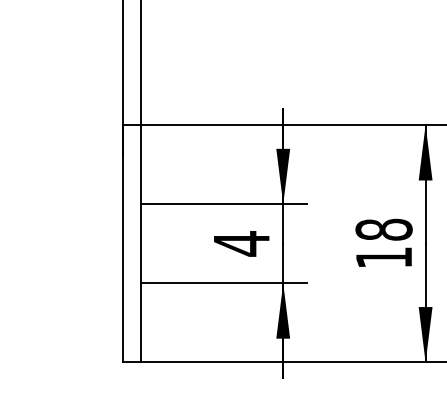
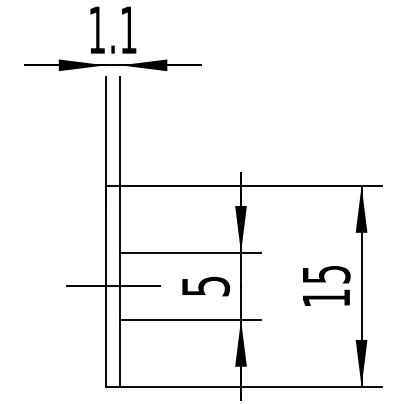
text: (384, 229) -> (326, 274), 18 -> 15
line: (131, 243) -> (112, 286), added
text: (242, 243) -> (206, 286), 4 -> 5

